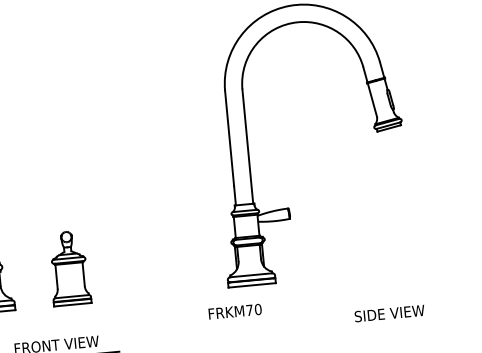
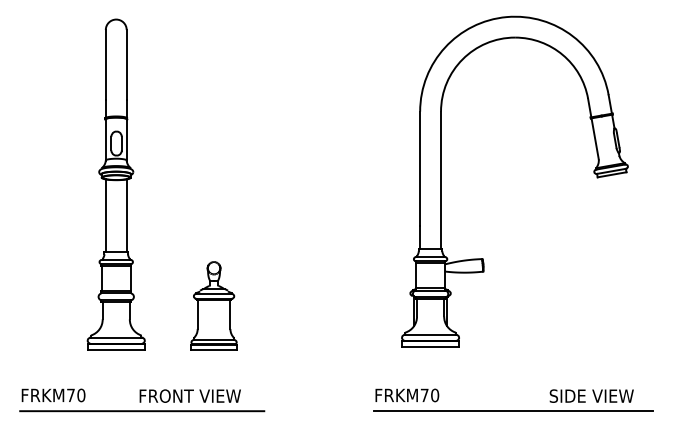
text: (235, 311) -> (407, 395), moved
line: (325, 332) -> (512, 411), added

